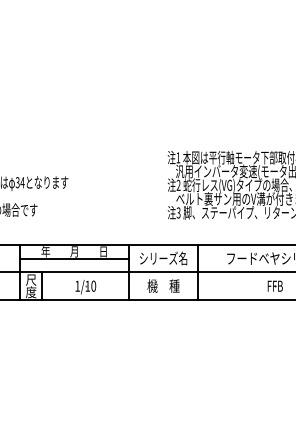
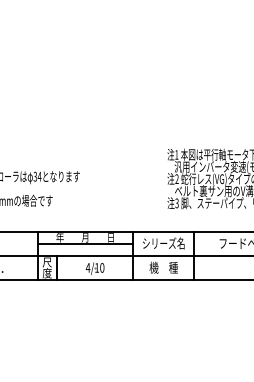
text: (77, 285) -> (88, 267), 1/10 -> 4/10

